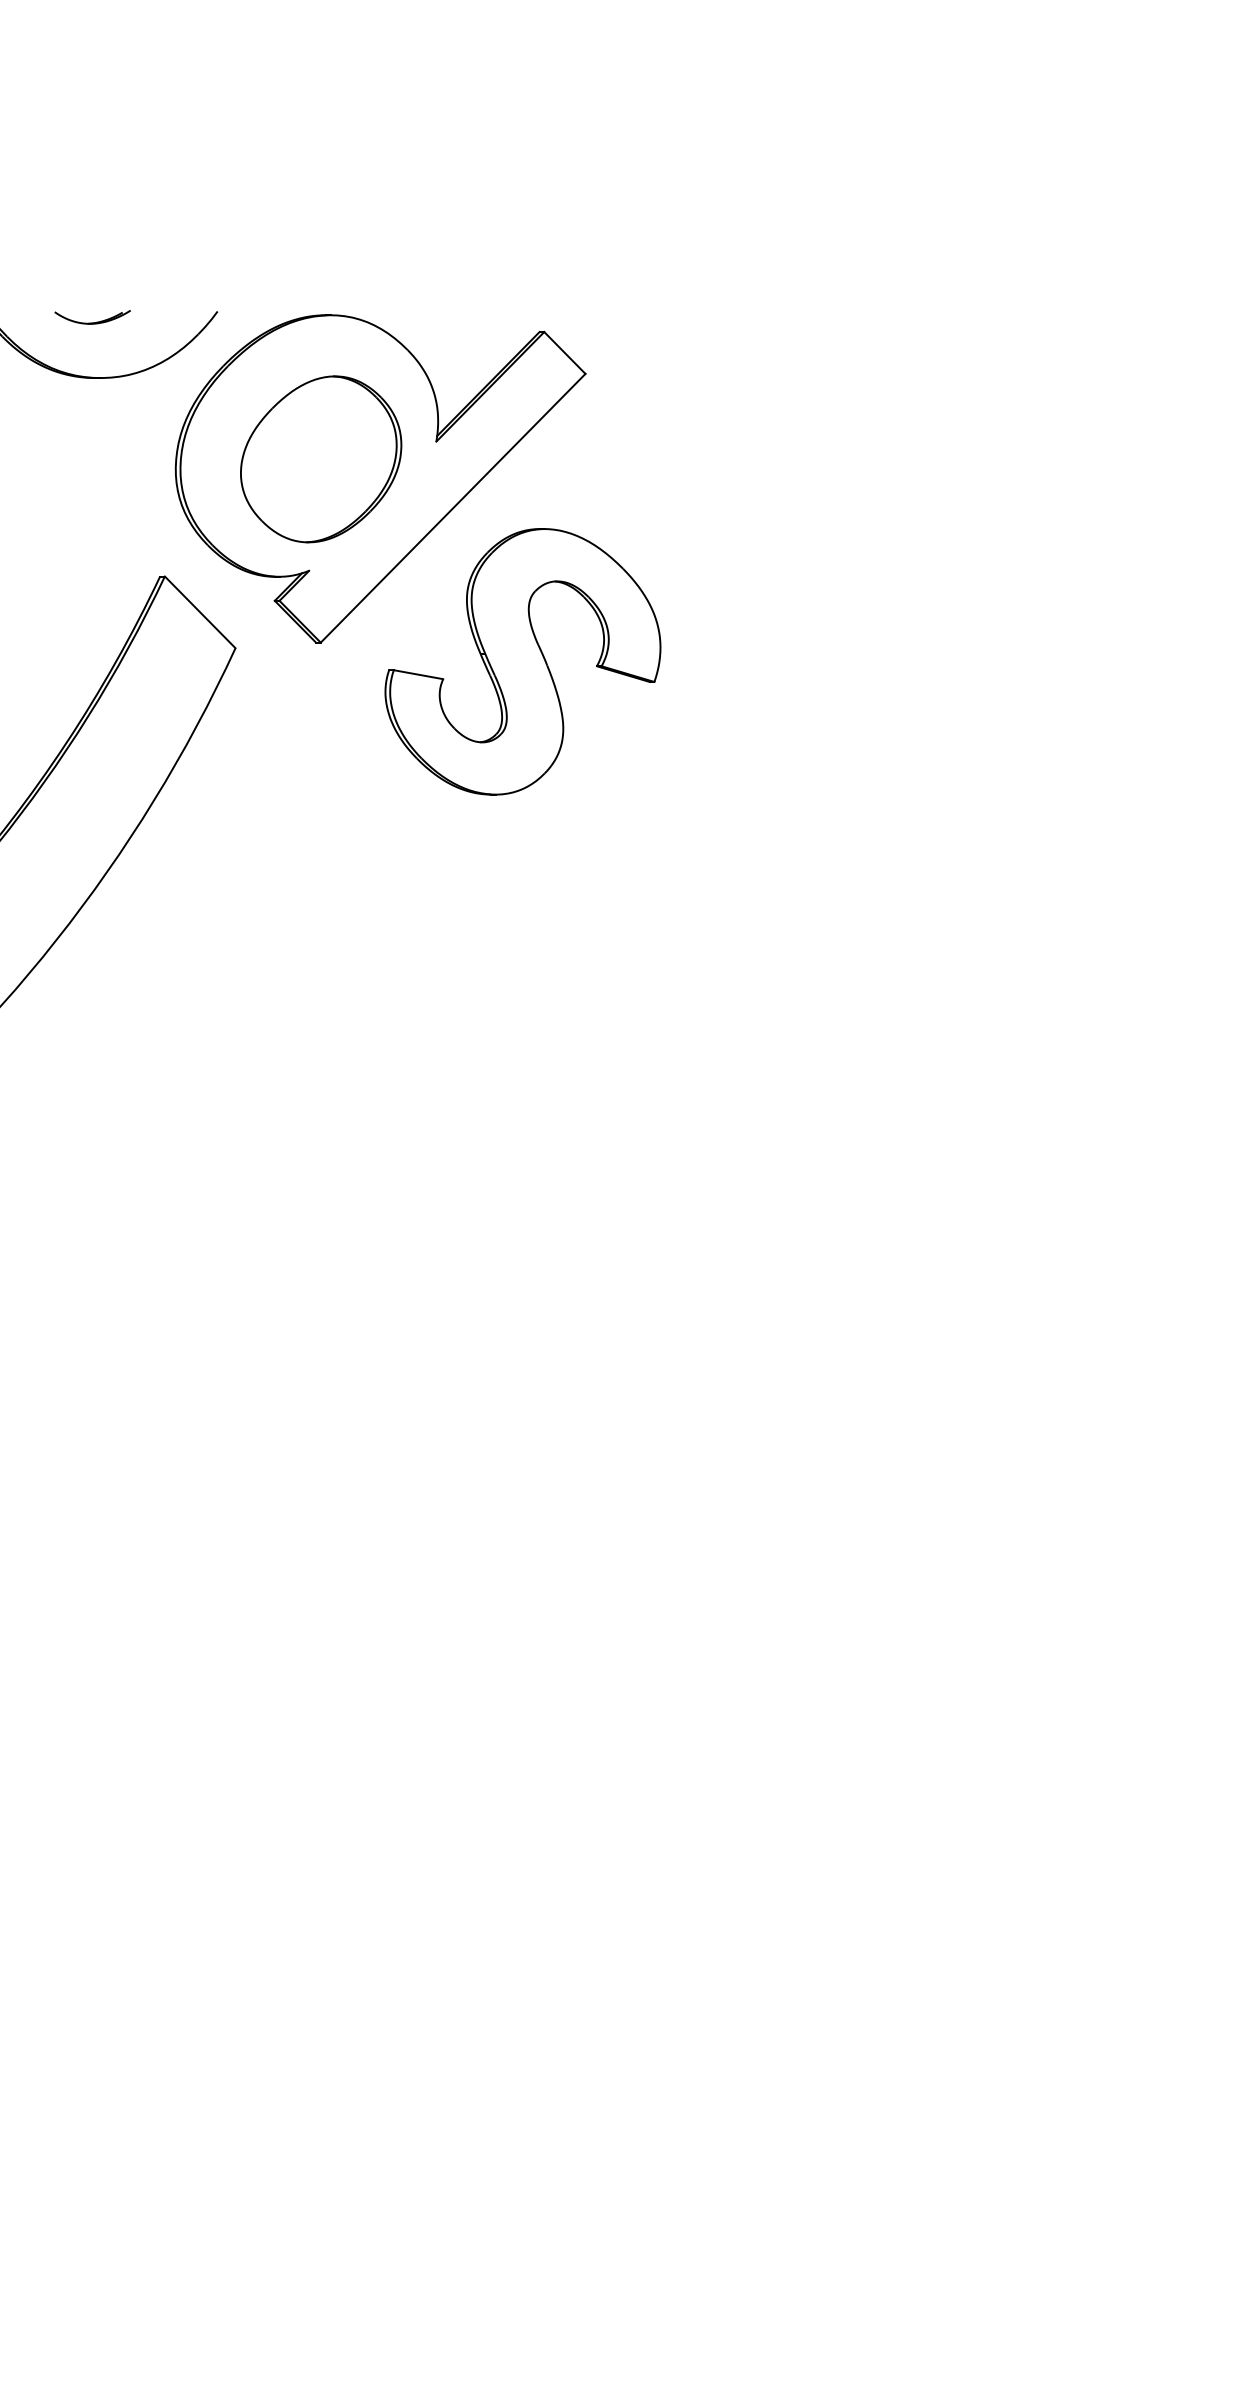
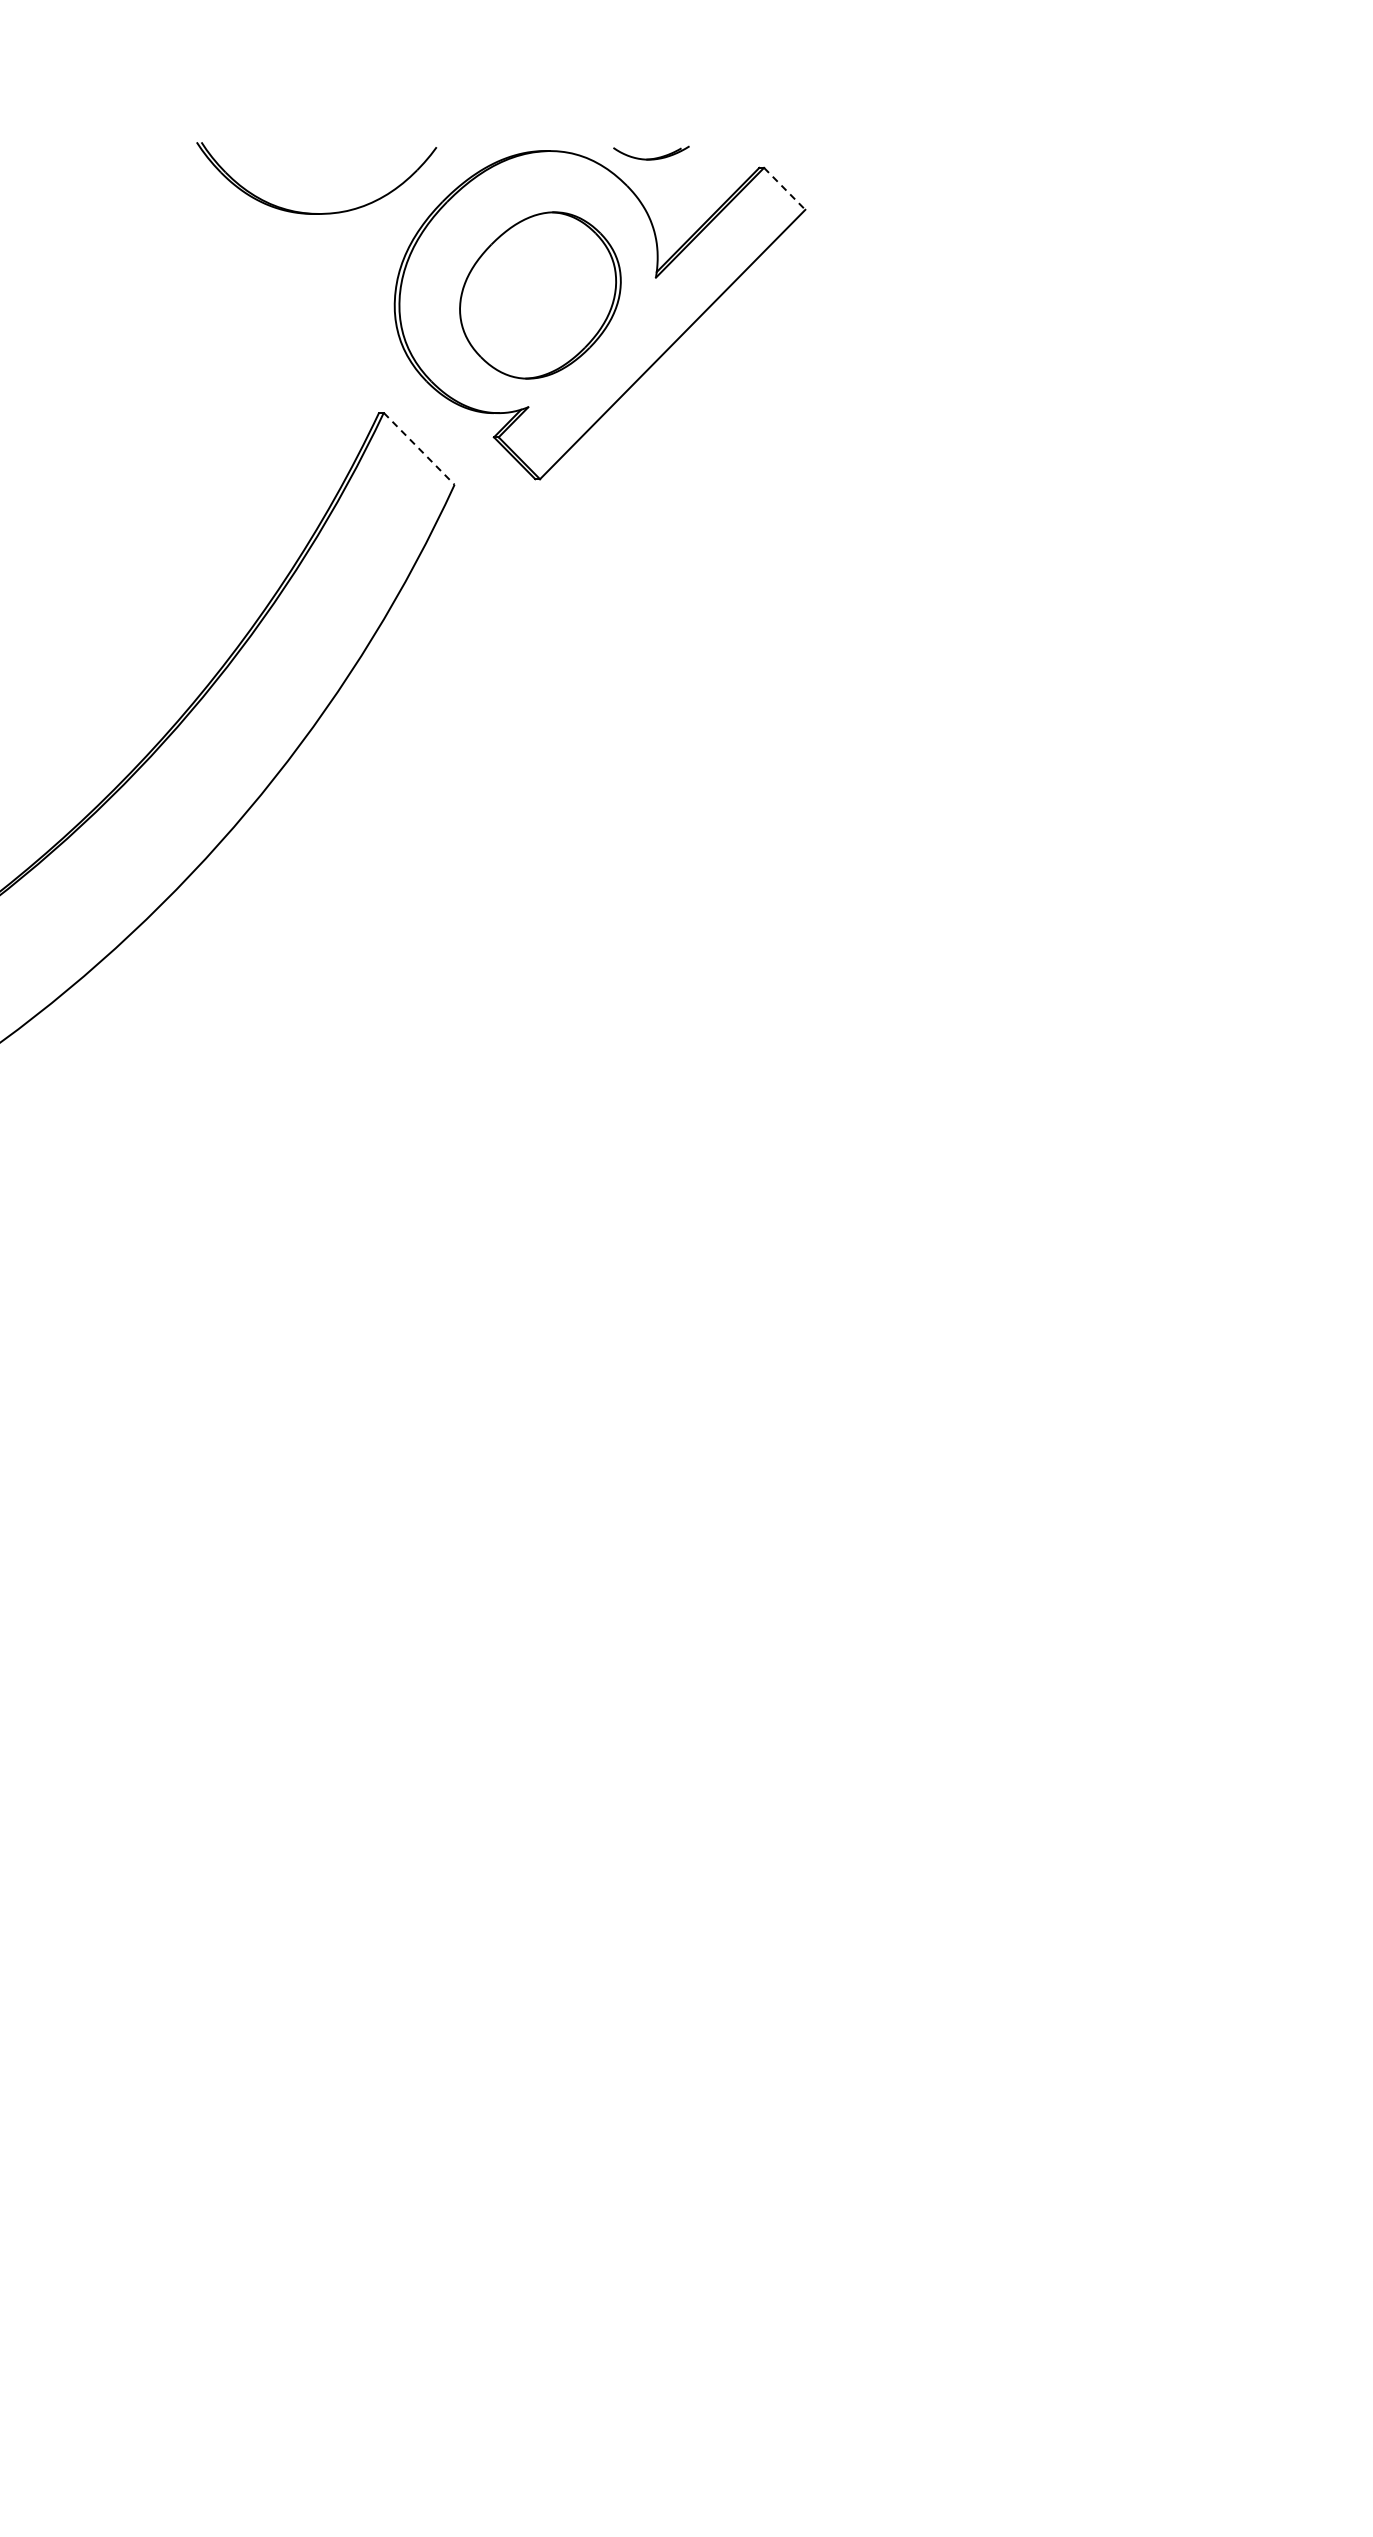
part: (92, 316) -> (651, 152), moved
line: (565, 353) -> (785, 189), solid -> dashed
line: (200, 613) -> (419, 449), solid -> dashed
part: (522, 661) -> (742, 498), removed

